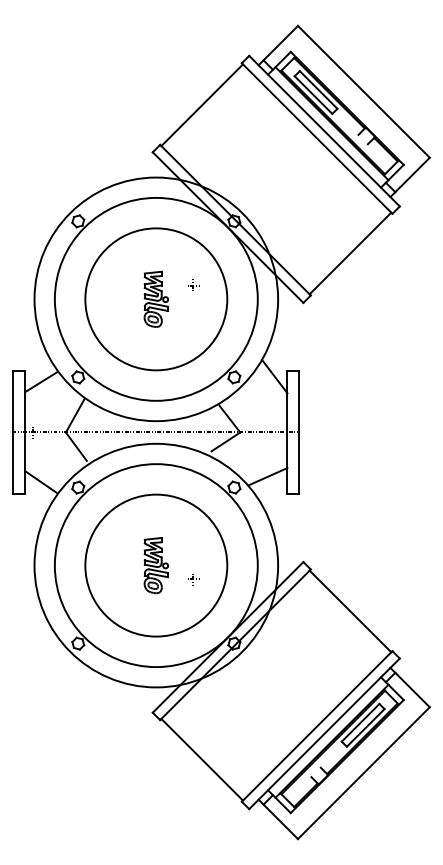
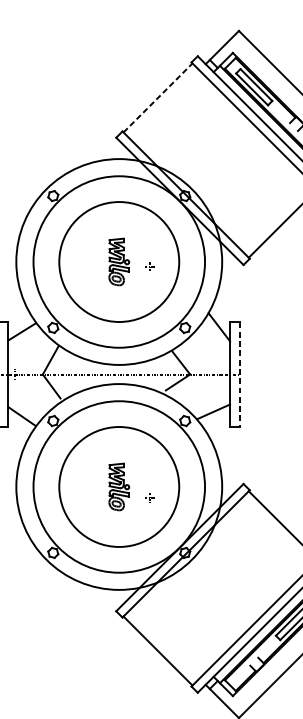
line: (202, 105) -> (158, 98), solid -> dashed
part: (193, 284) -> (150, 265), moved
line: (299, 432) -> (240, 374), solid -> dashed

